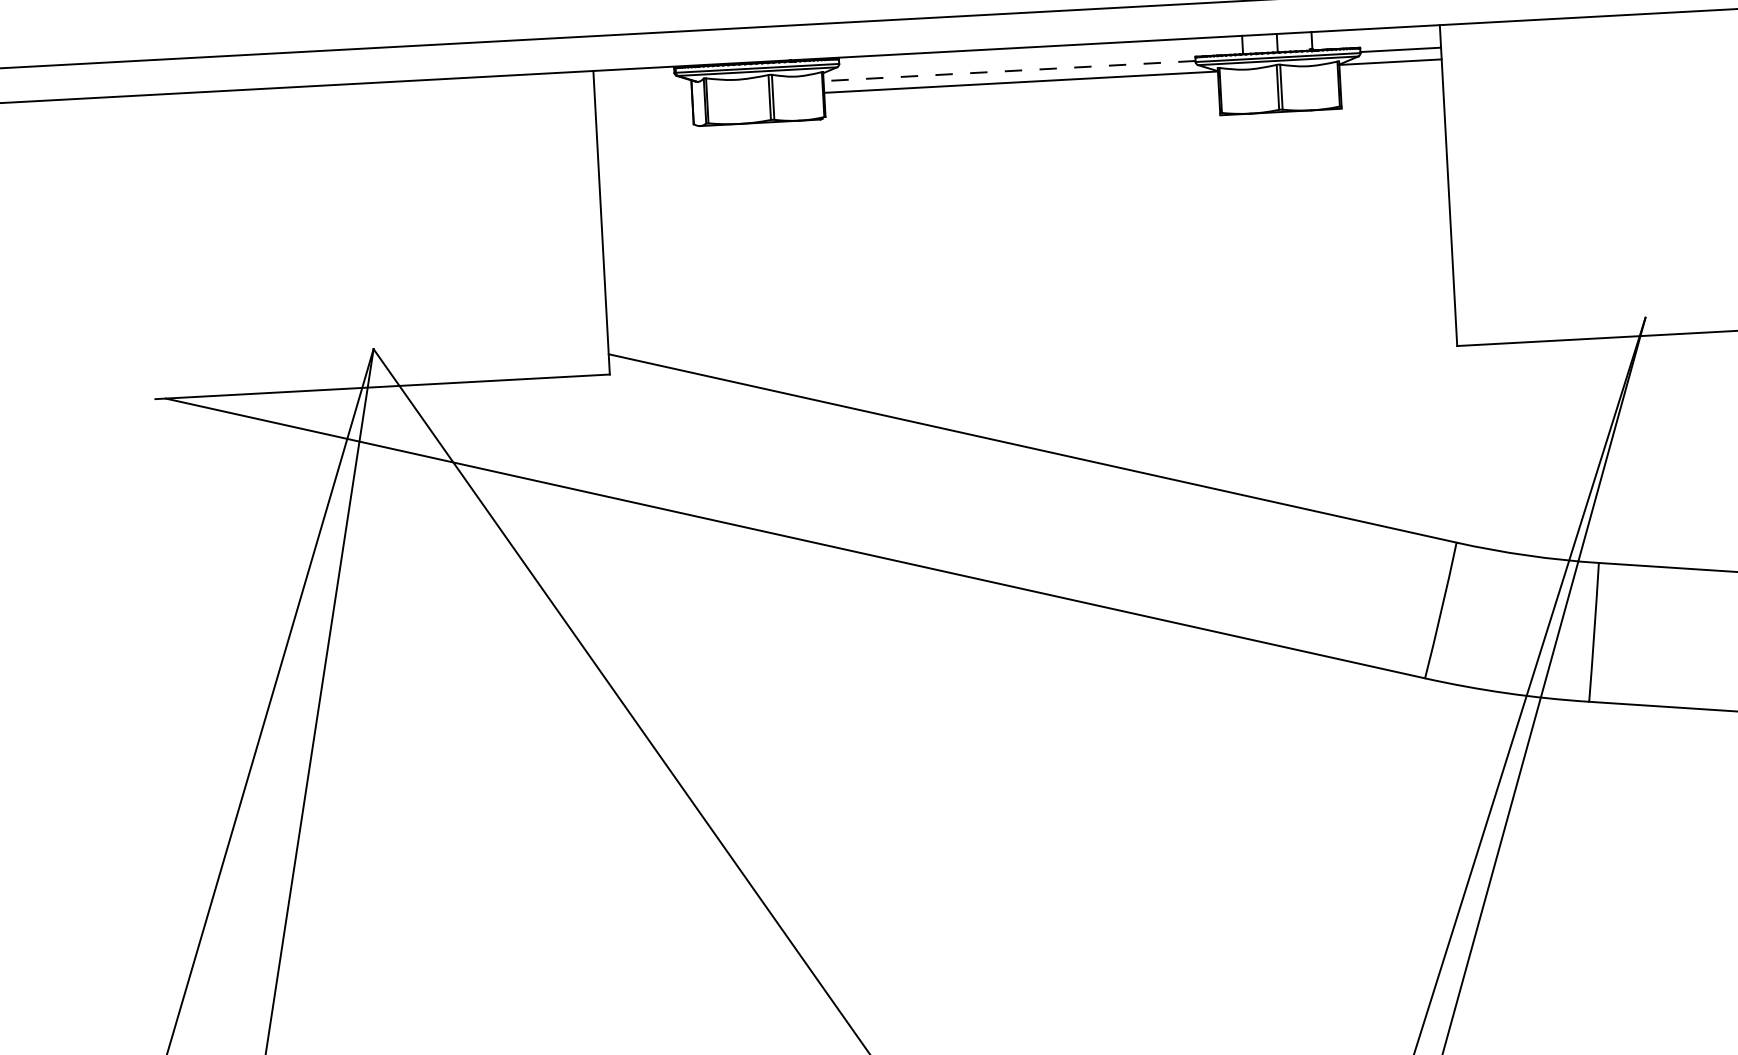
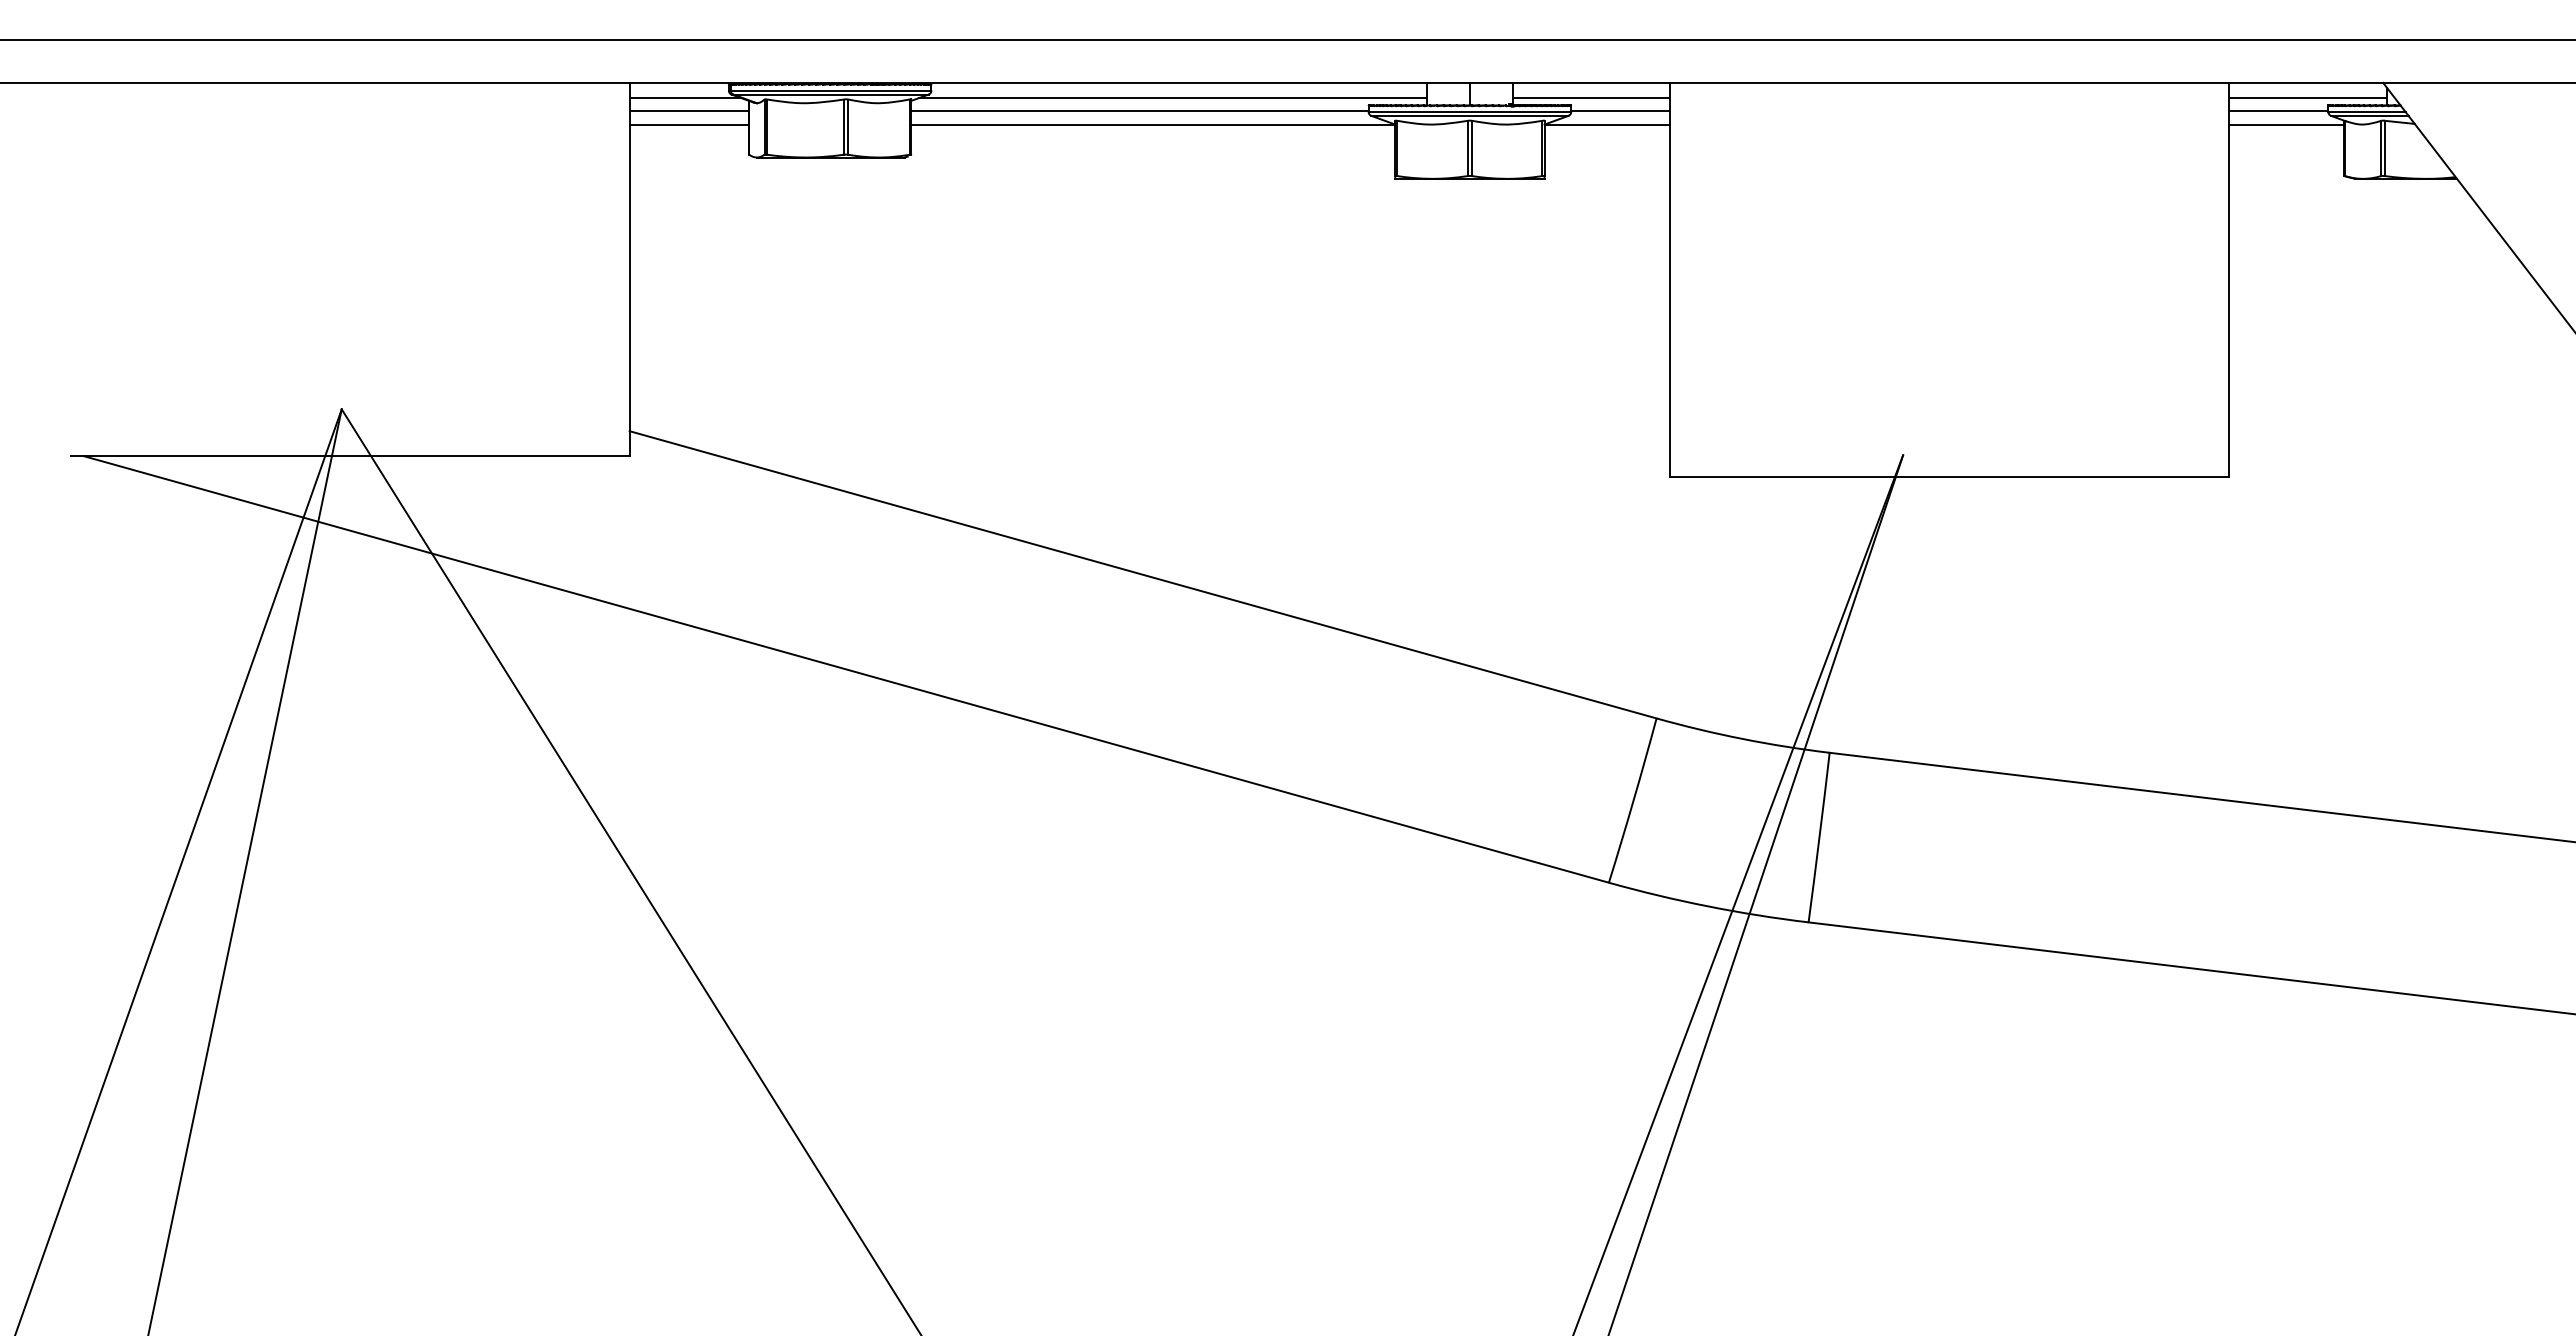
line: (1376, 41) -> (1591, 98), added
line: (1035, 59) -> (1172, 98), added
line: (1009, 70) -> (1139, 110), dashed -> solid
line: (639, 81) -> (685, 98), added
line: (643, 90) -> (689, 110), added
line: (643, 102) -> (689, 125), added

